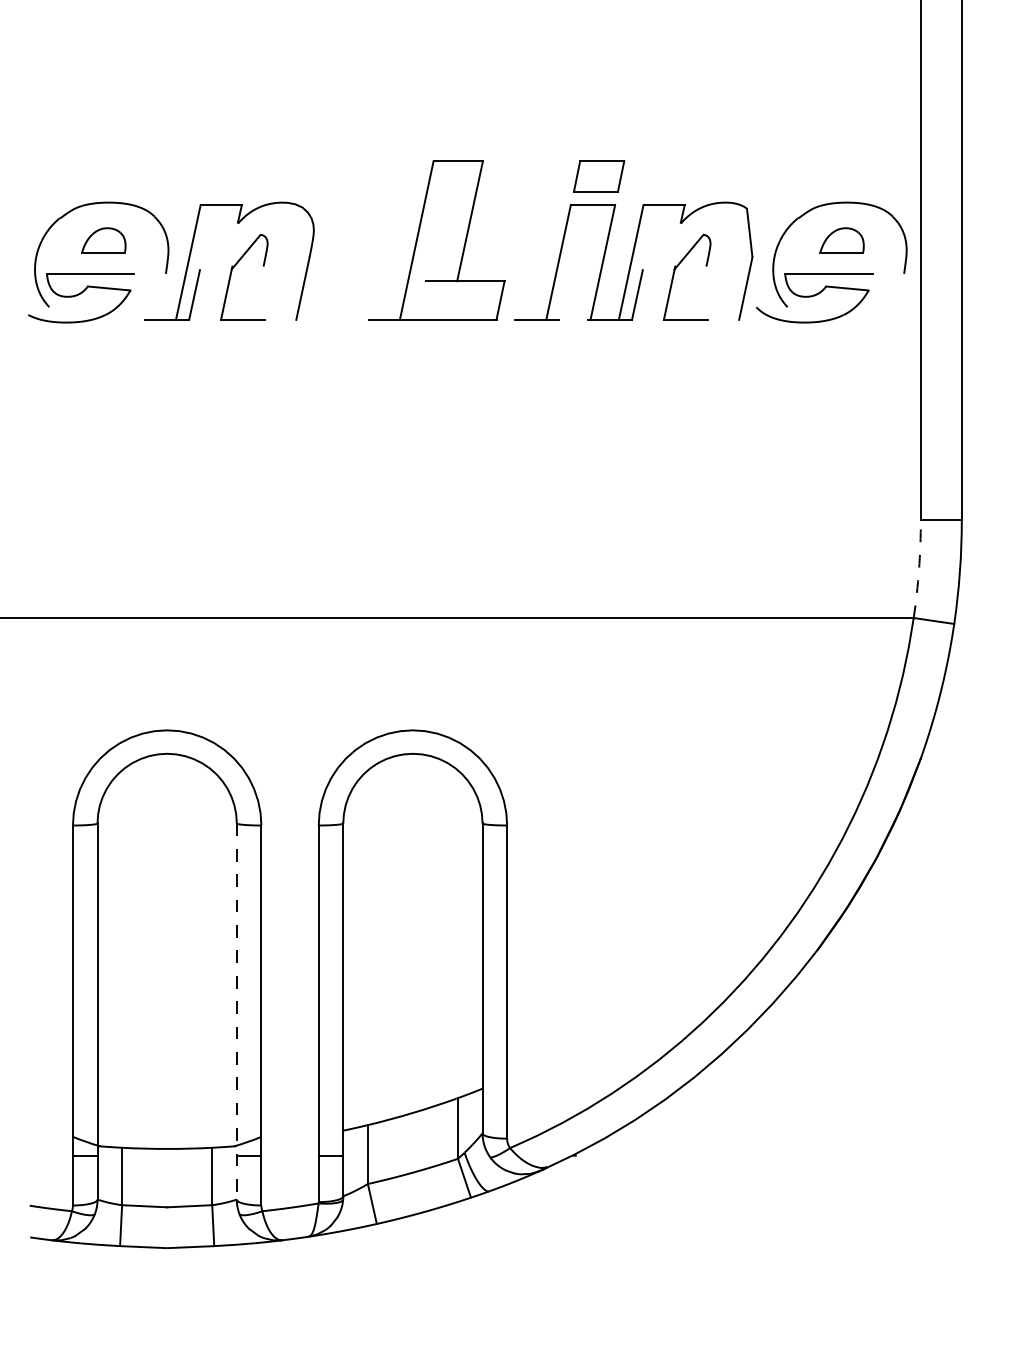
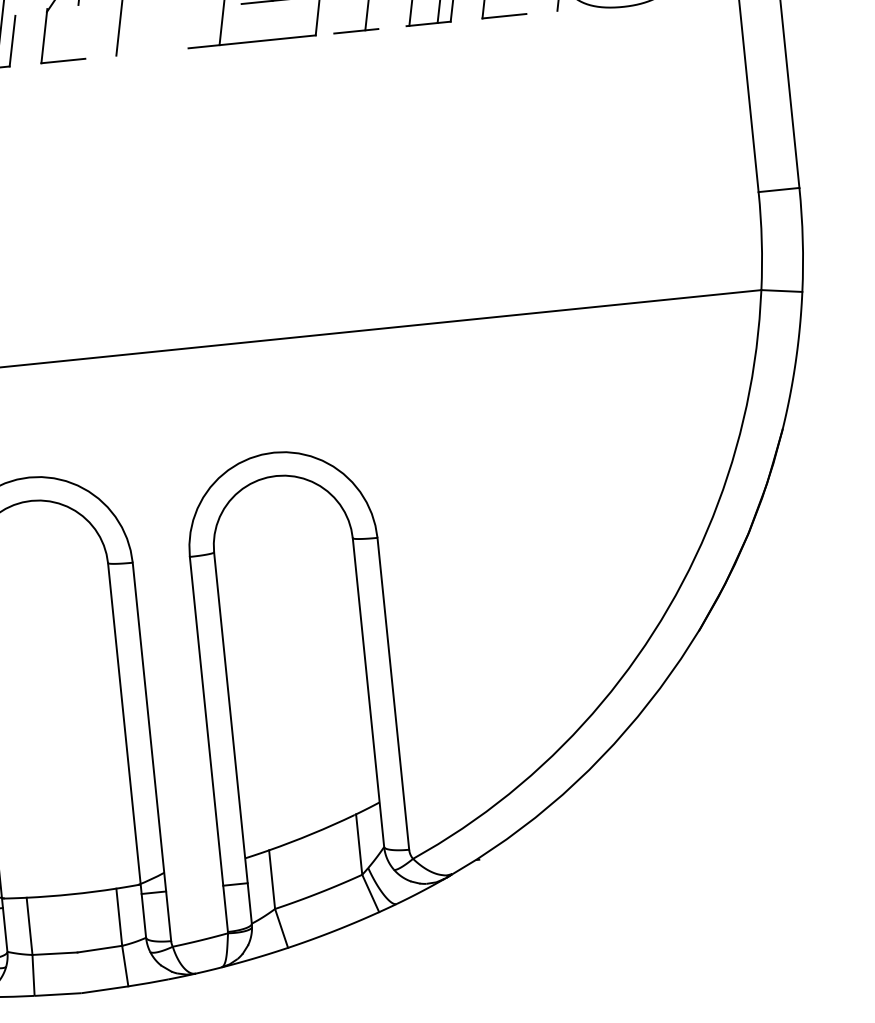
arc: (919, 569) -> (762, 241), dashed -> solid
line: (236, 1012) -> (126, 751), dashed -> solid

